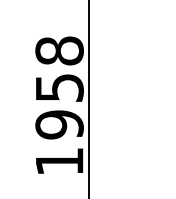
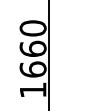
text: (58, 86) -> (32, 48), 1958 -> 1660

